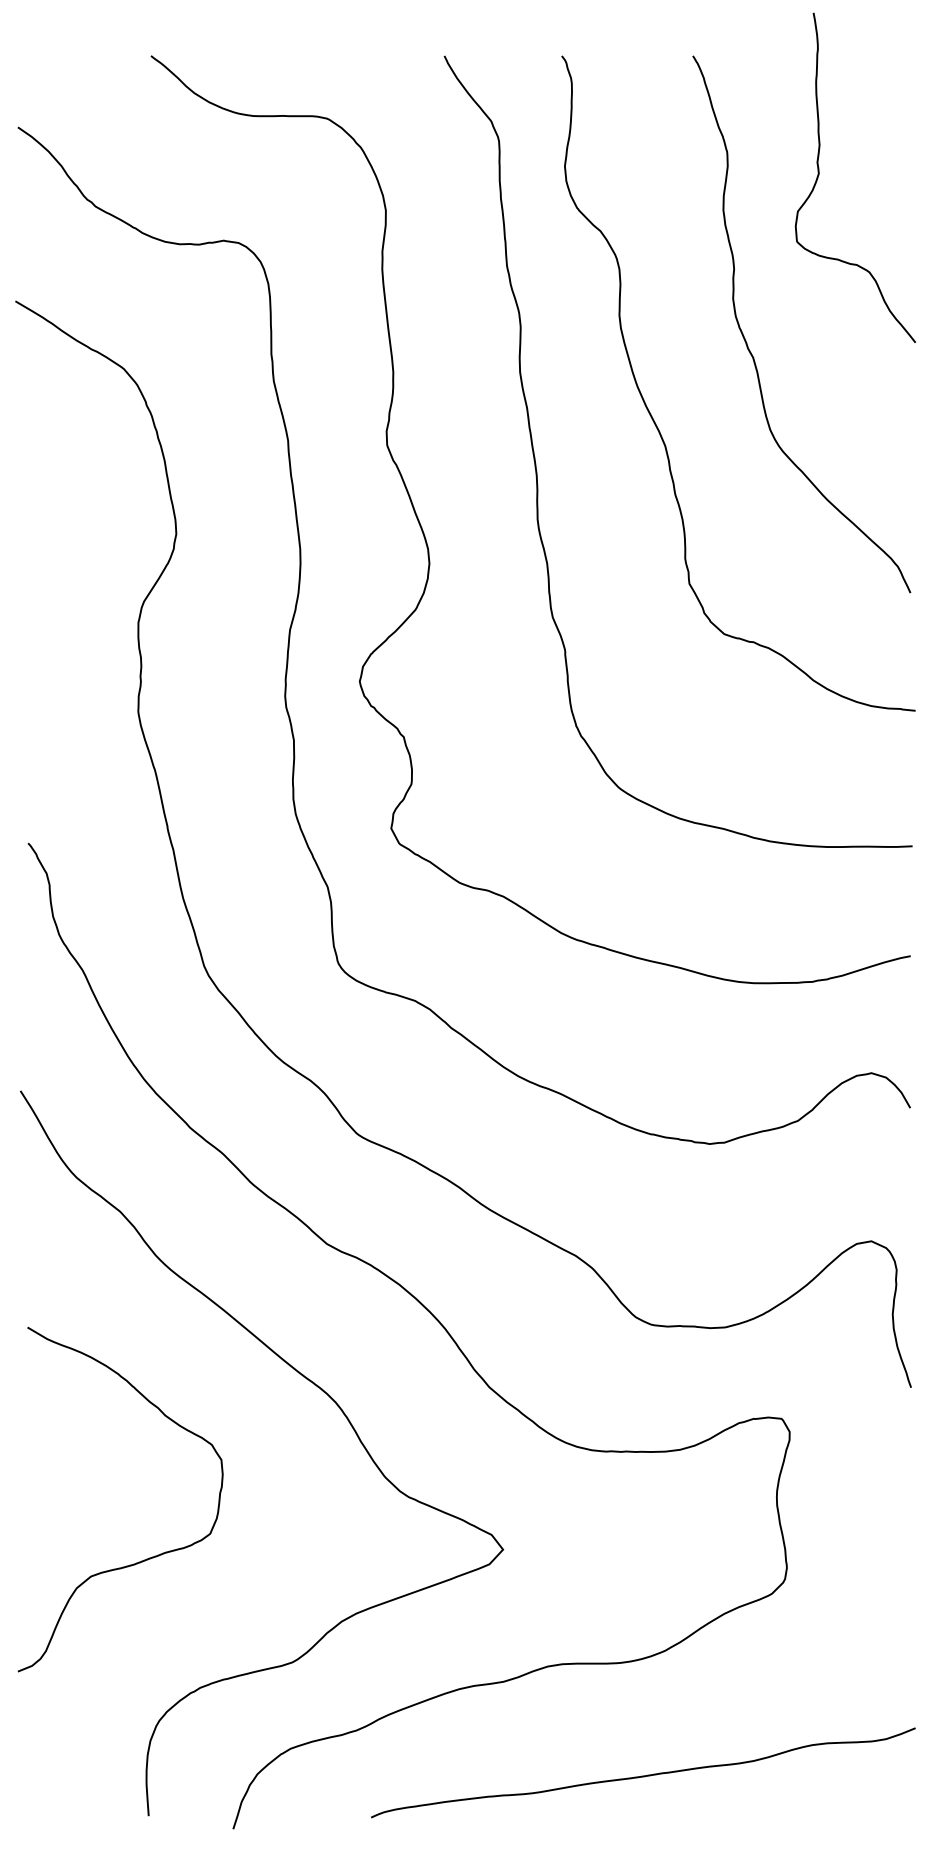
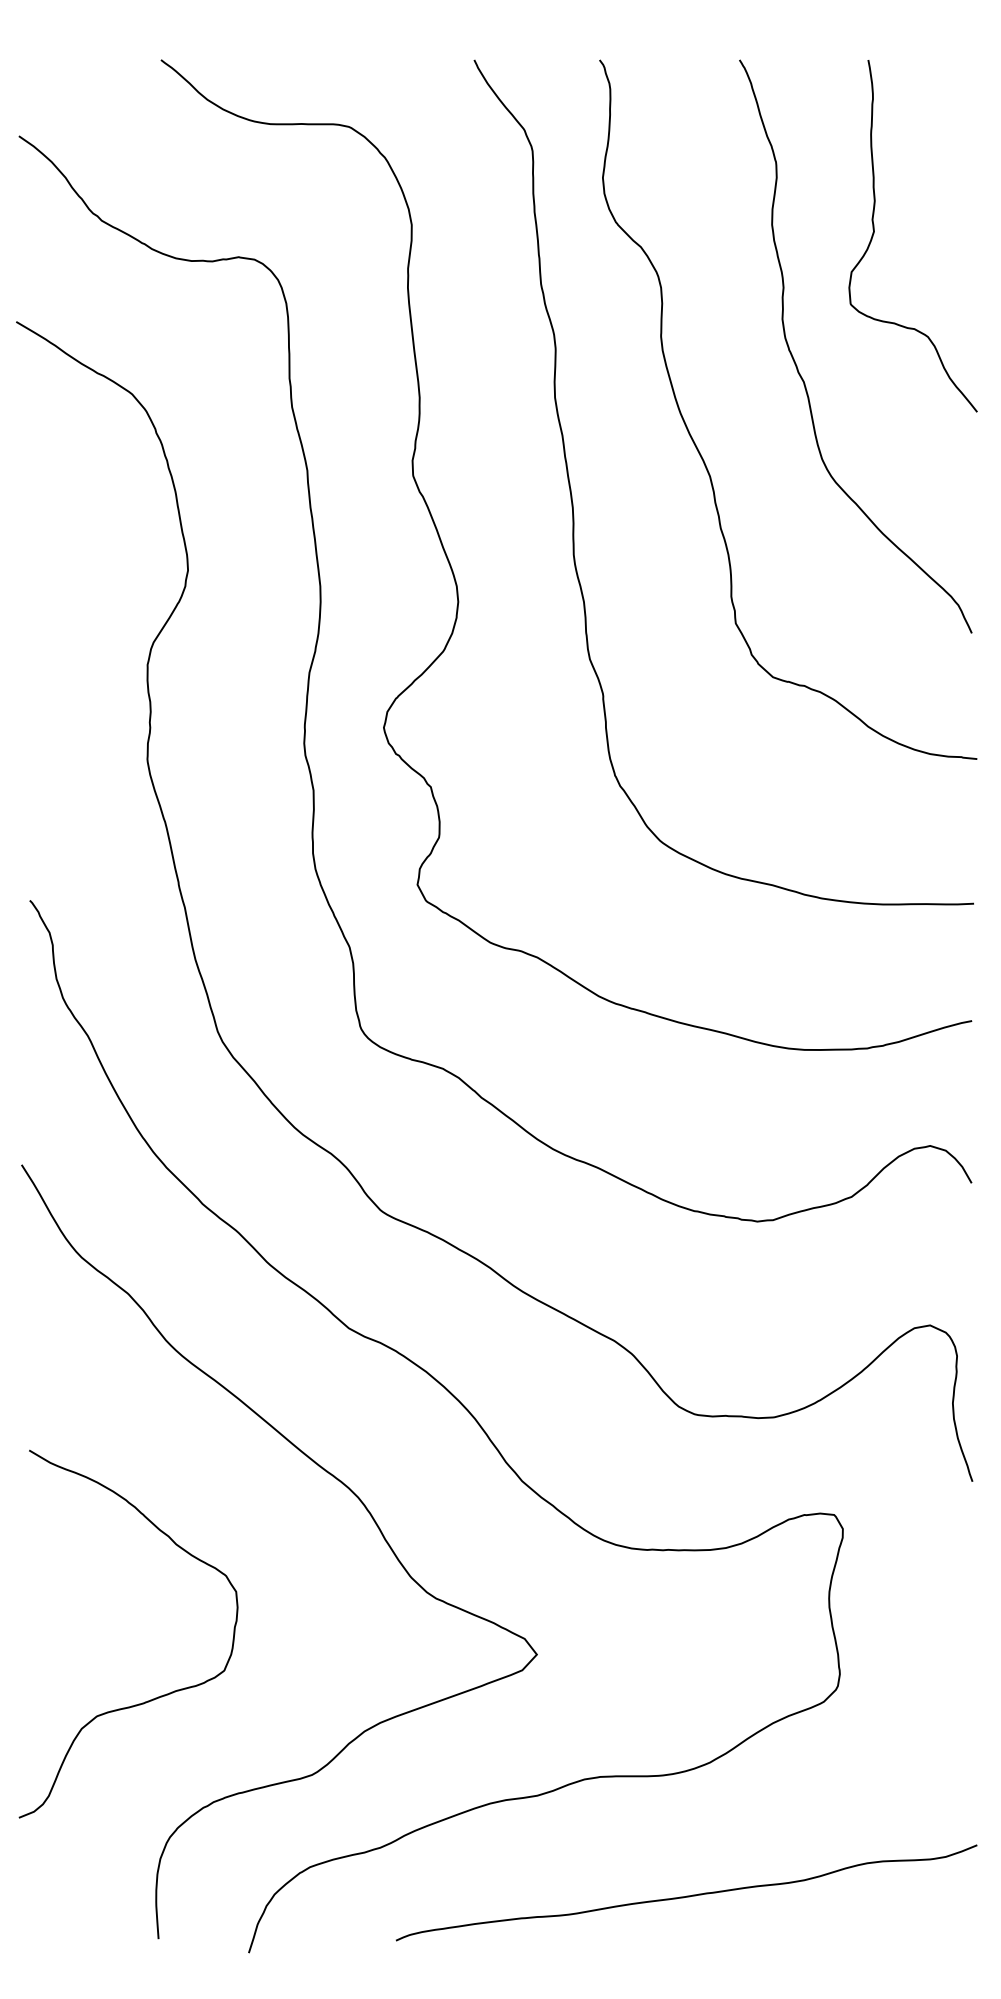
curve: (819, 175) -> (874, 233), moved
curve: (145, 1558) -> (155, 1697), moved

